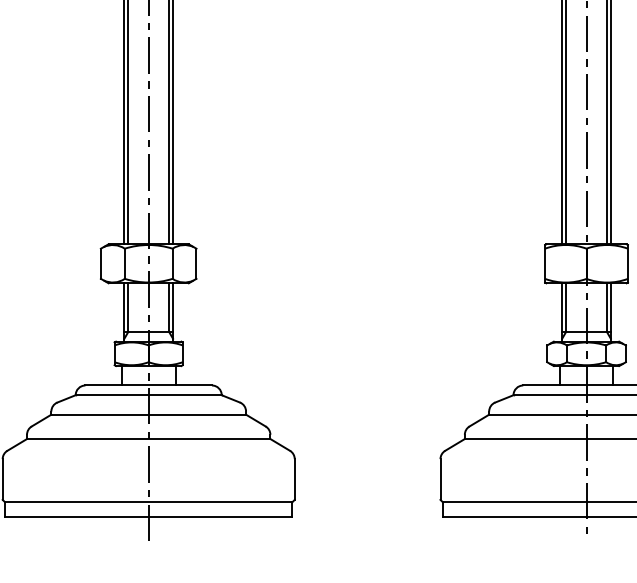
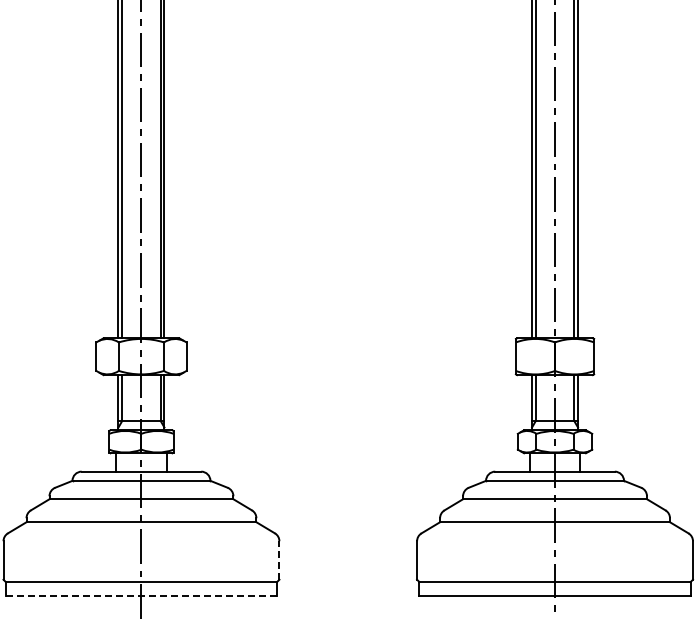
line: (294, 478) -> (279, 559), solid -> dashed
line: (148, 516) -> (141, 595), solid -> dashed

